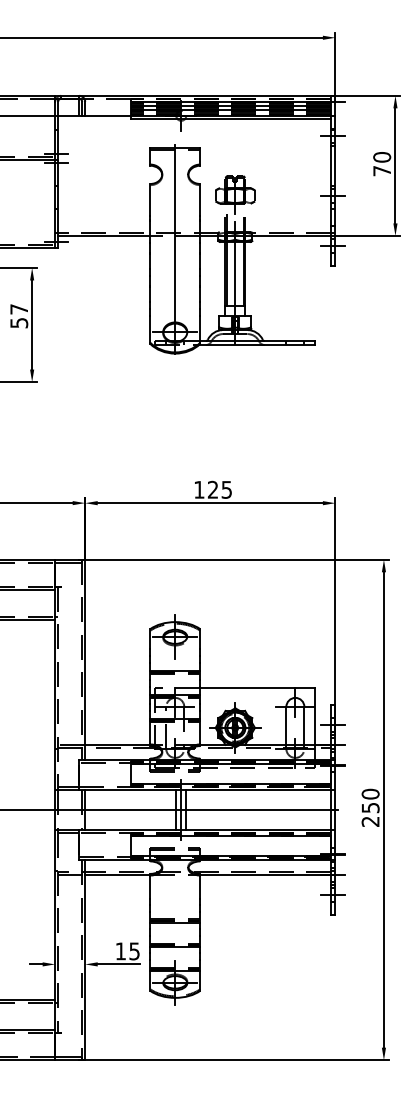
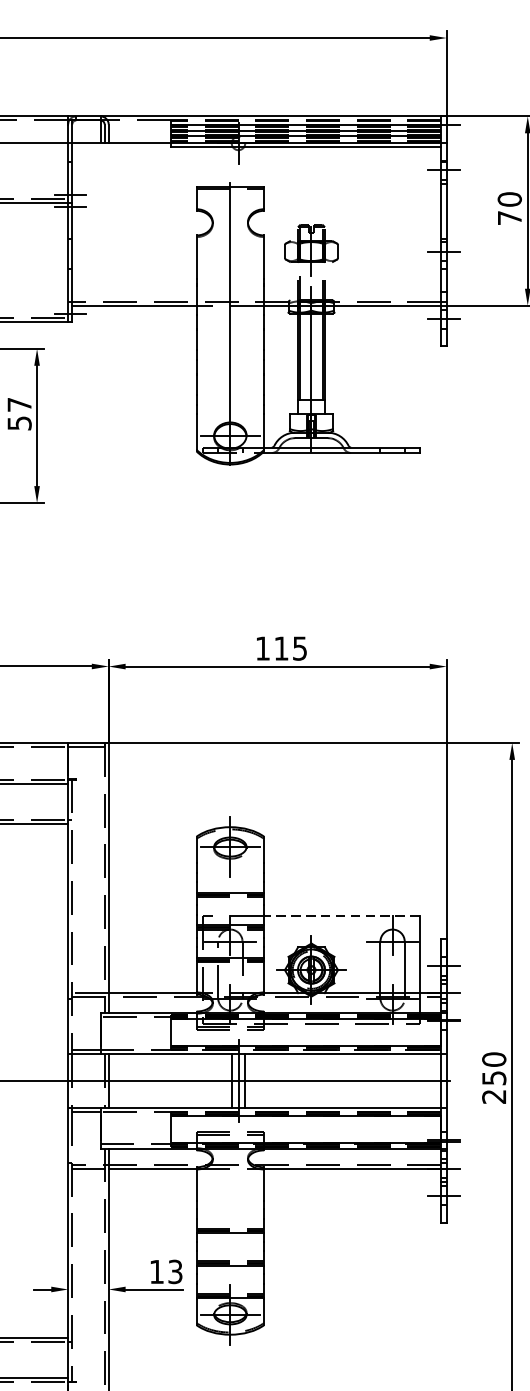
text: (212, 489) -> (280, 648), 125 -> 115
line: (257, 687) -> (341, 915), solid -> dashed
text: (134, 950) -> (175, 1270), 15 -> 13

